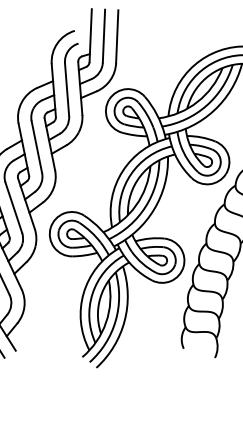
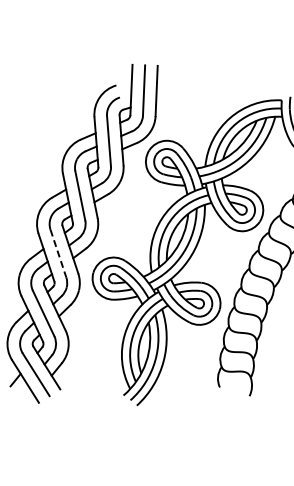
line: (13, 208) -> (58, 254), solid -> dashed

